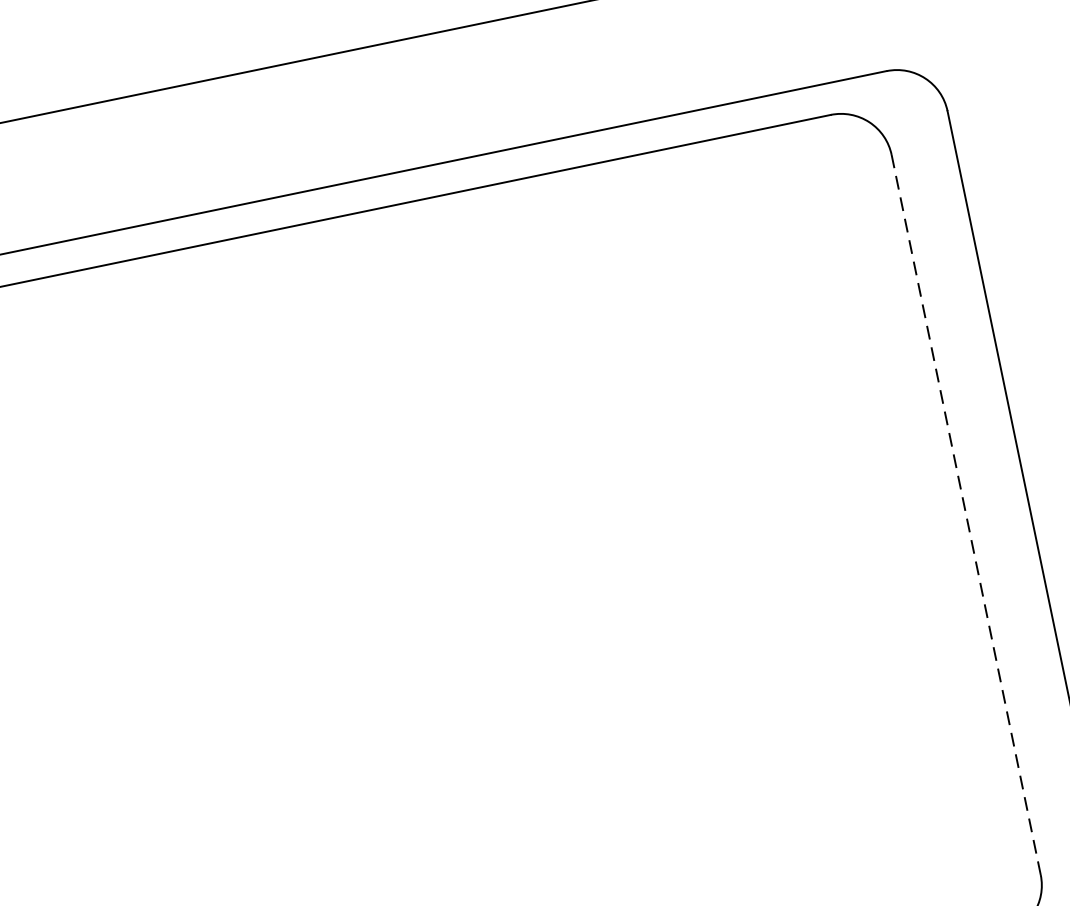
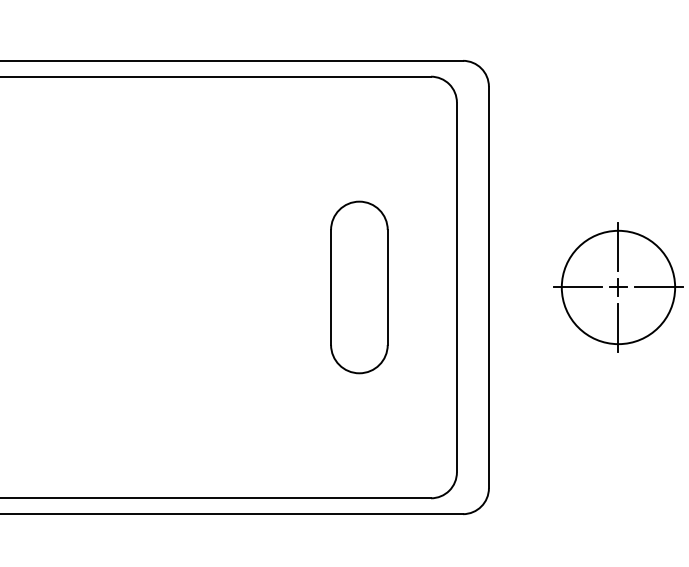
line: (965, 515) -> (456, 287), dashed -> solid
part: (776, 554) -> (359, 287), added

